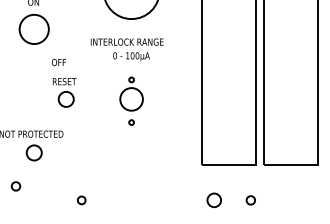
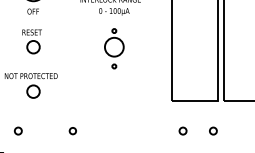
text: (58, 62) -> (32, 11), moved
part: (64, 92) -> (32, 41), moved
circle: (15, 186) -> (17, 131), moved
circle: (214, 200) -> (183, 131), size x0.62

